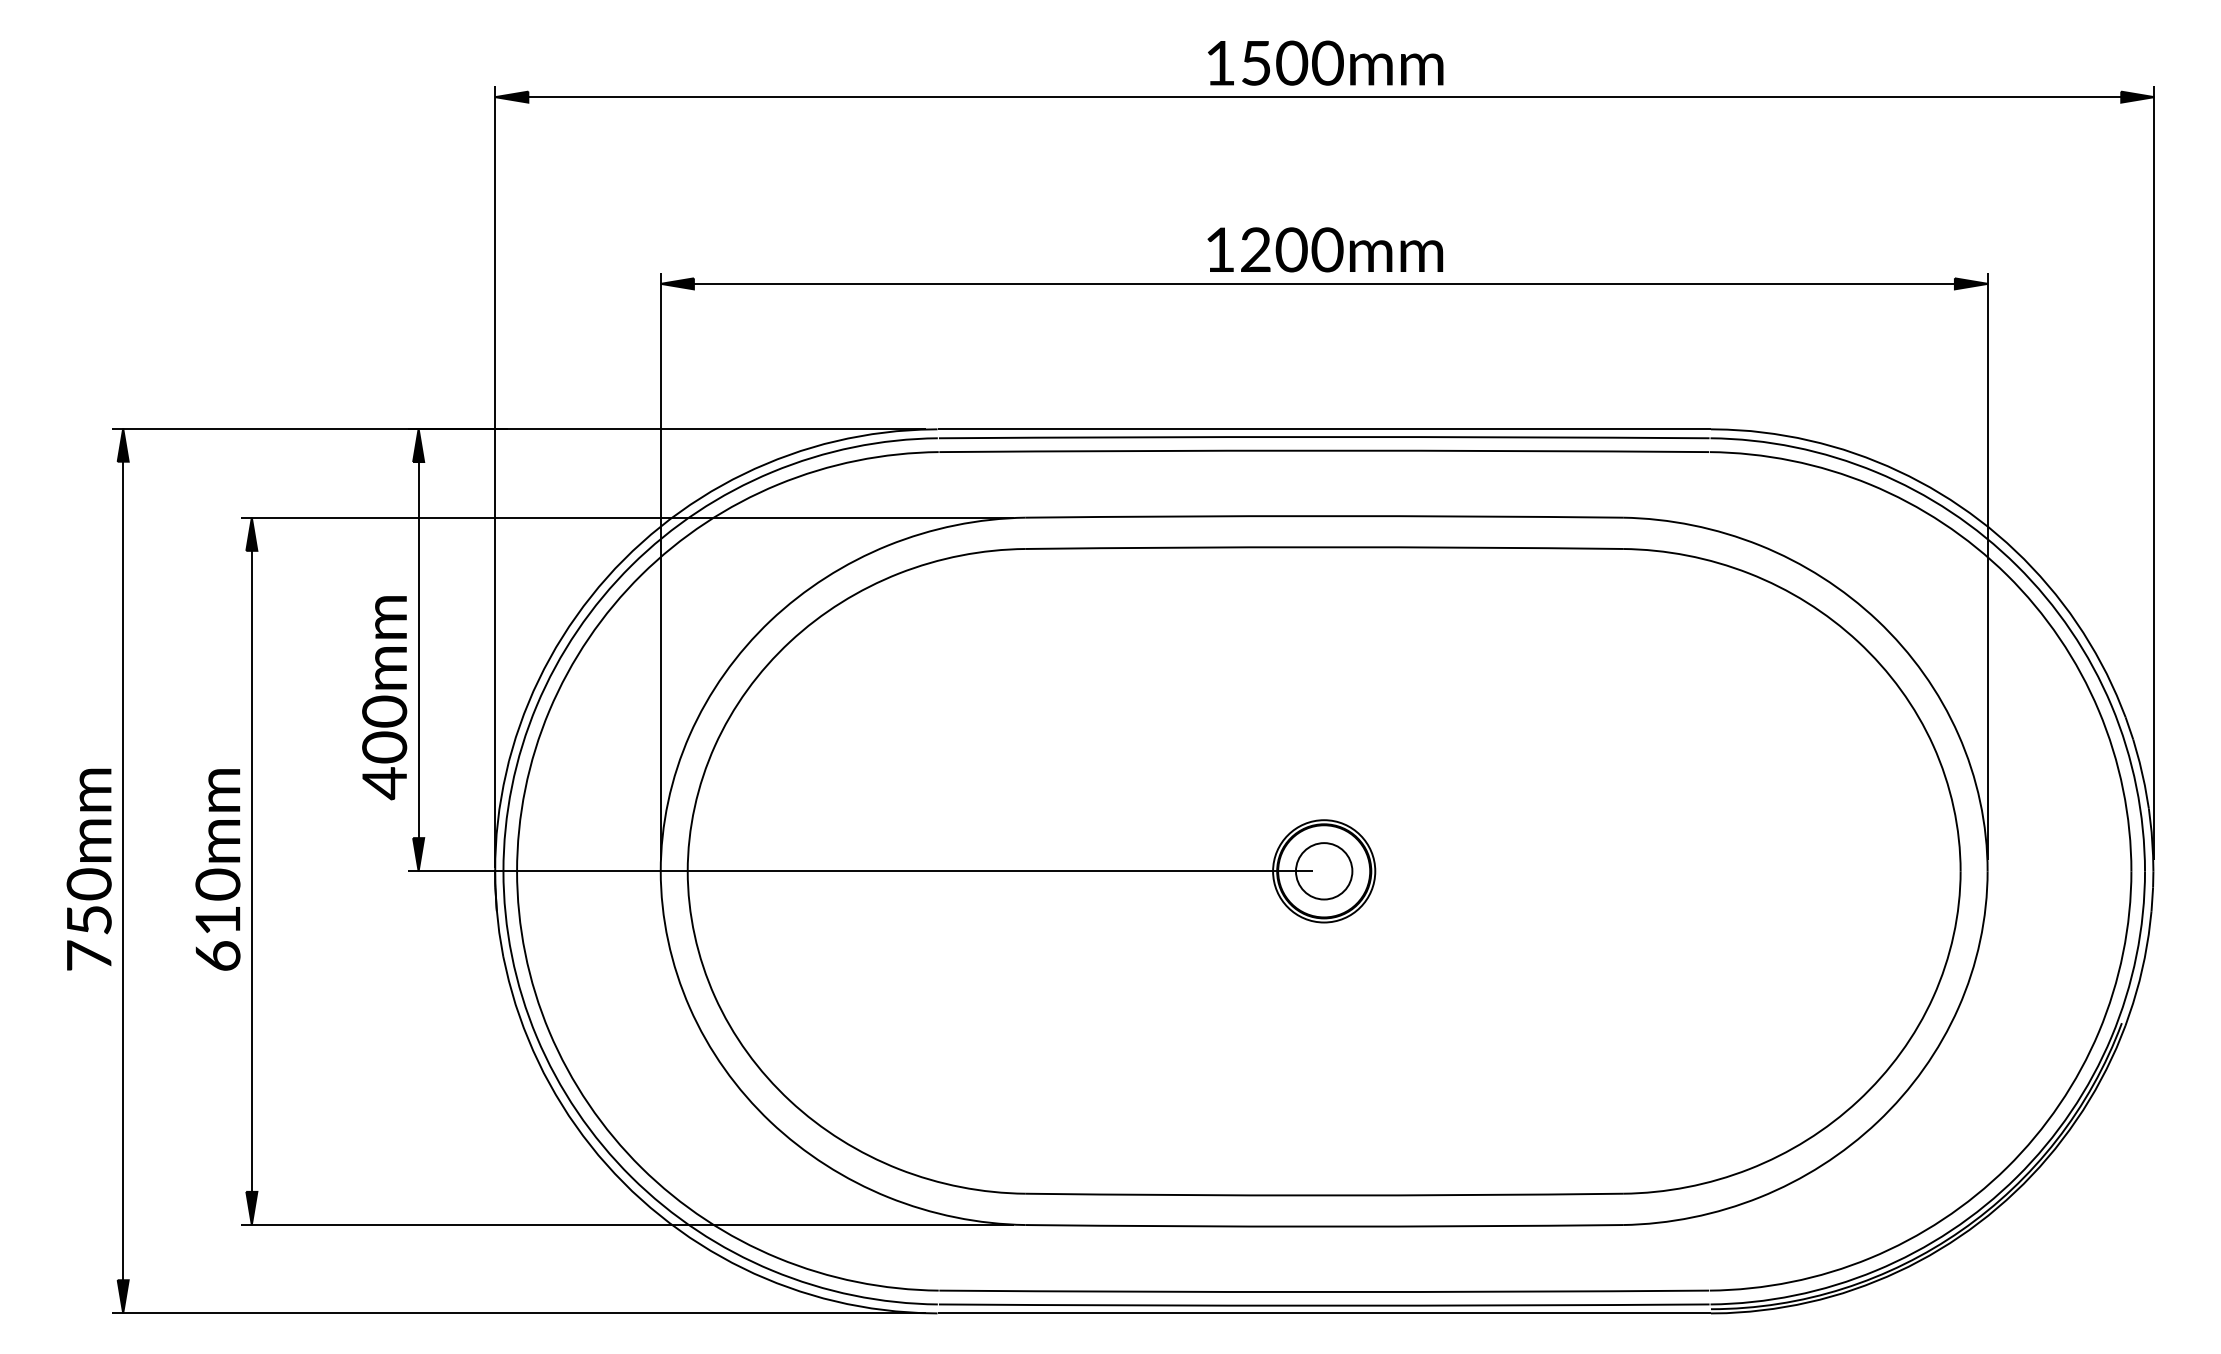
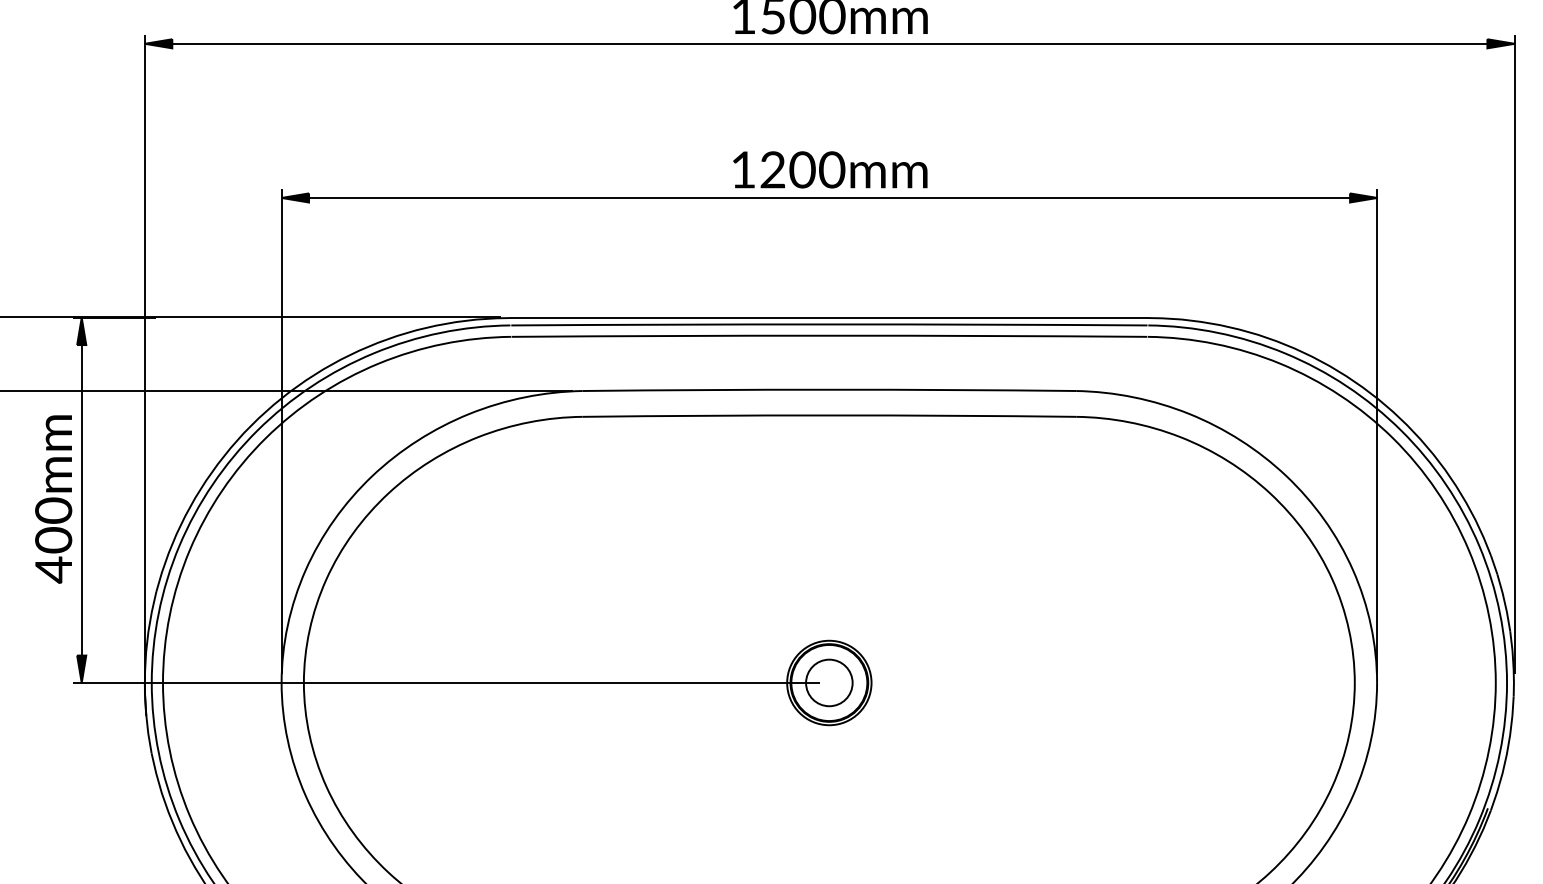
text: (384, 698) -> (53, 499), moved

